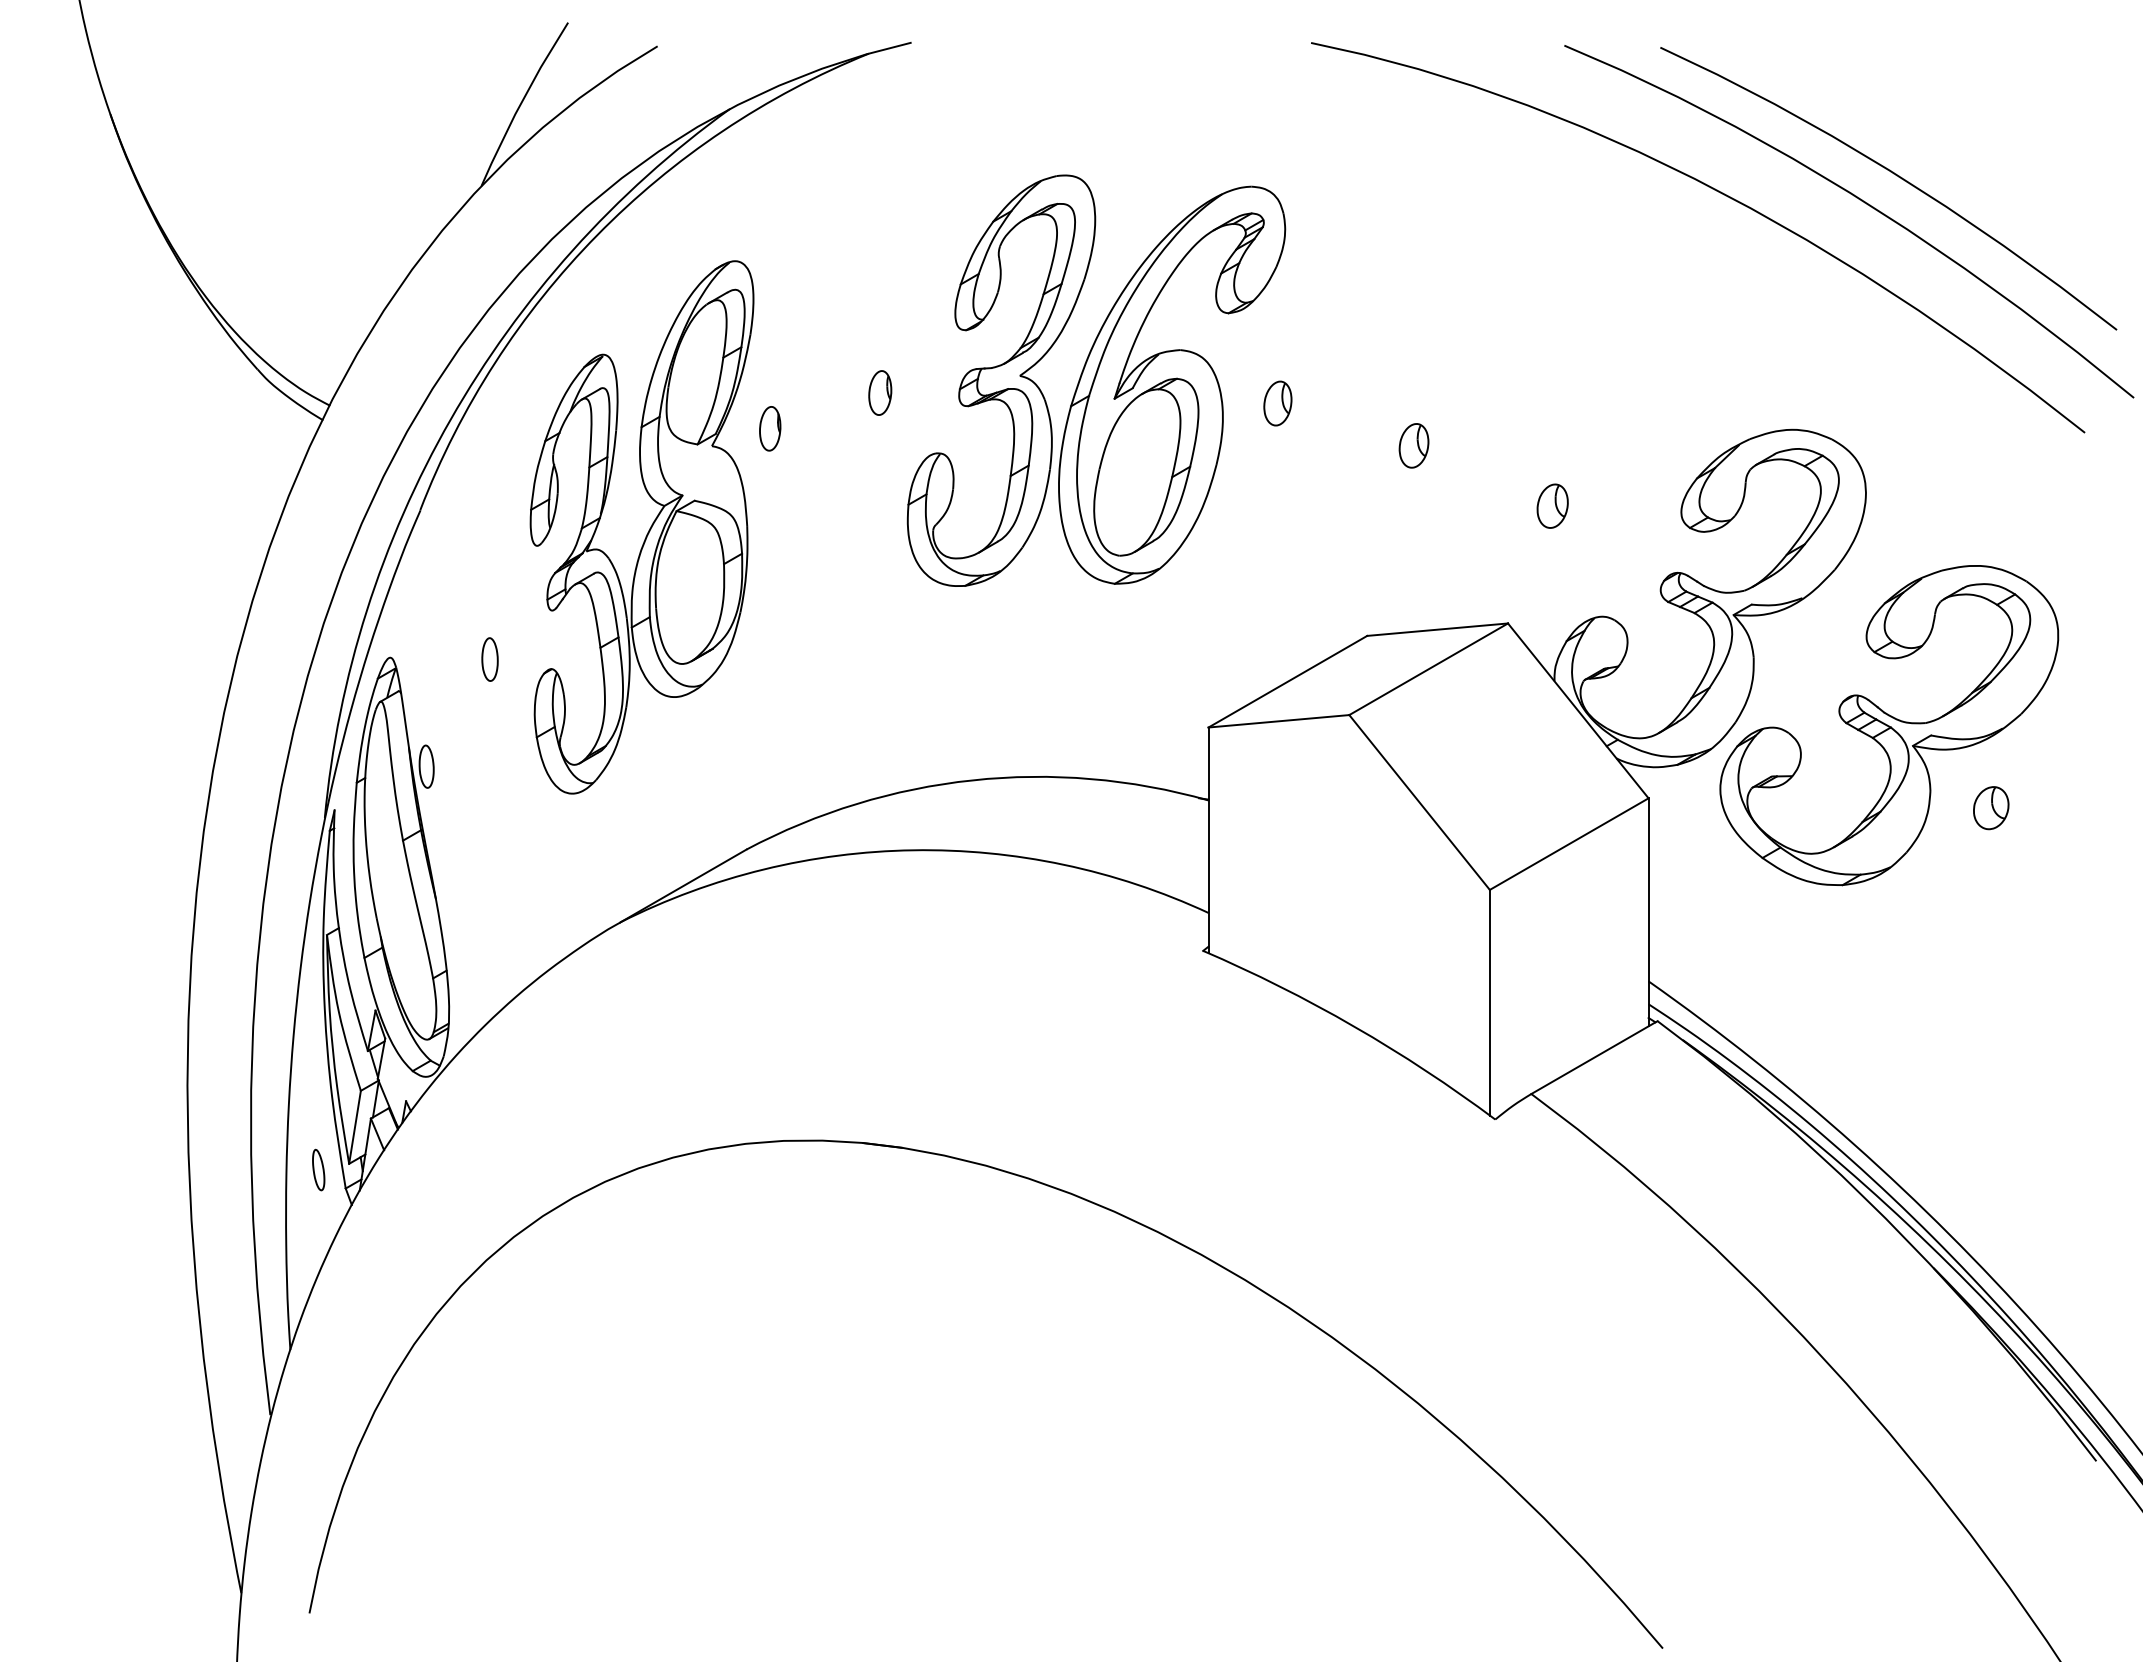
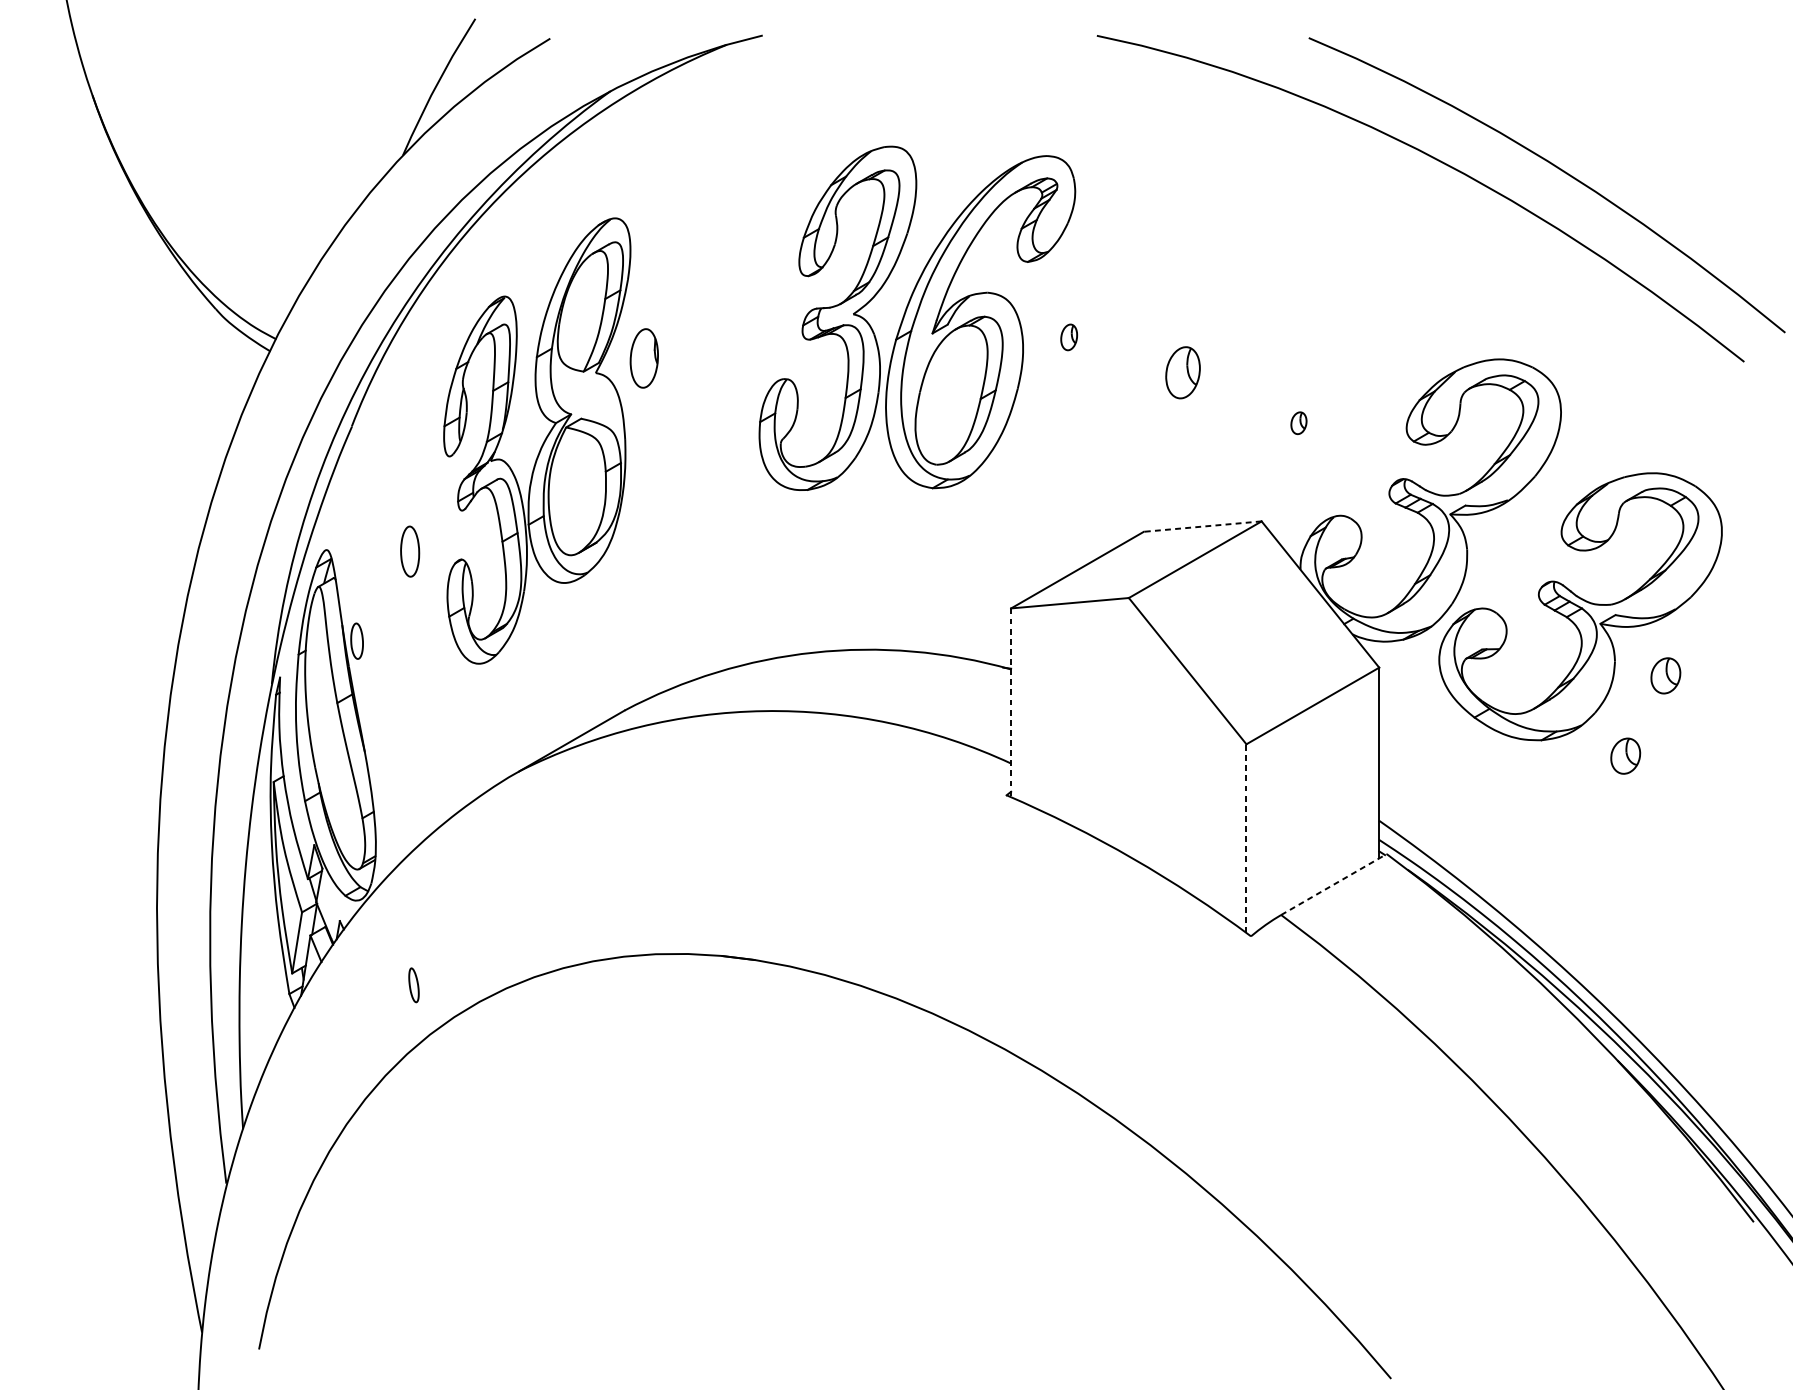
curve: (1896, 176) -> (1586, 147), removed
part: (880, 392) -> (736, 328), removed
part: (1277, 403) -> (1068, 337), size x0.7
part: (770, 428) -> (644, 358), size x1.6
part: (1413, 445) -> (1182, 372), size x1.4
part: (1552, 505) -> (1298, 422), size x0.6
line: (1437, 629) -> (1202, 526), solid -> dashed
part: (489, 659) -> (409, 551), size x1.4
line: (1208, 840) -> (1011, 702), solid -> dashed
part: (1943, 904) -> (1625, 756), added
line: (1489, 1002) -> (1246, 838), solid -> dashed
line: (1594, 1057) -> (1333, 884), solid -> dashed
part: (318, 1169) -> (413, 984), moved

